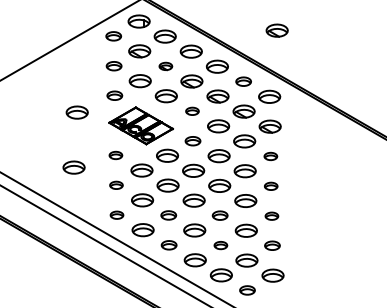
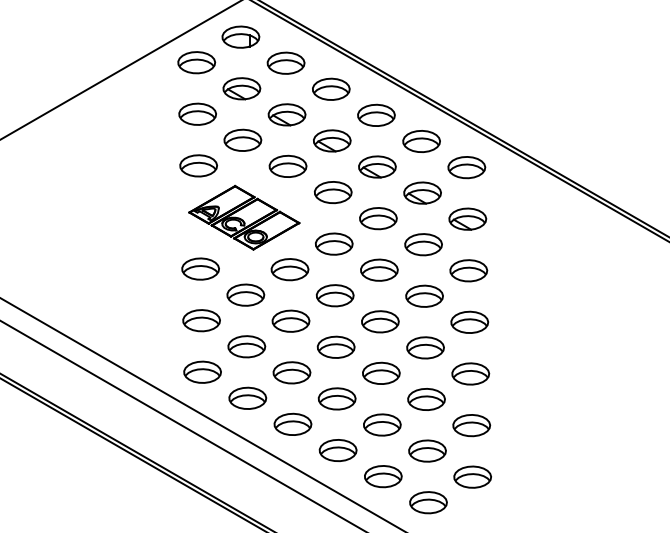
part: (276, 30) -> (478, 52), removed
part: (113, 36) -> (196, 63), size x1.43
part: (113, 66) -> (196, 115), size x1.43
part: (165, 66) -> (286, 115), size x1.67
part: (243, 81) -> (421, 140), size x1.43
part: (114, 95) -> (198, 165), size x1.43
part: (192, 111) -> (333, 192), size x1.67
part: (76, 112) -> (132, 194), removed
part: (192, 141) -> (333, 244), size x1.43
part: (115, 155) -> (199, 269), size x1.67
part: (270, 156) -> (468, 270), size x1.67
part: (73, 167) -> (127, 289), removed
part: (116, 185) -> (201, 321), size x1.67
part: (270, 186) -> (468, 322), size x1.67
part: (116, 215) -> (201, 372), size x1.67
part: (168, 215) -> (291, 372), size x1.43
part: (219, 215) -> (380, 372), size x1.43
part: (271, 216) -> (470, 374), size x1.67
part: (168, 245) -> (291, 424), size x1.43
part: (220, 245) -> (381, 424), size x1.67
part: (272, 245) -> (471, 424), size x1.43
part: (247, 290) -> (428, 502), size x1.43

